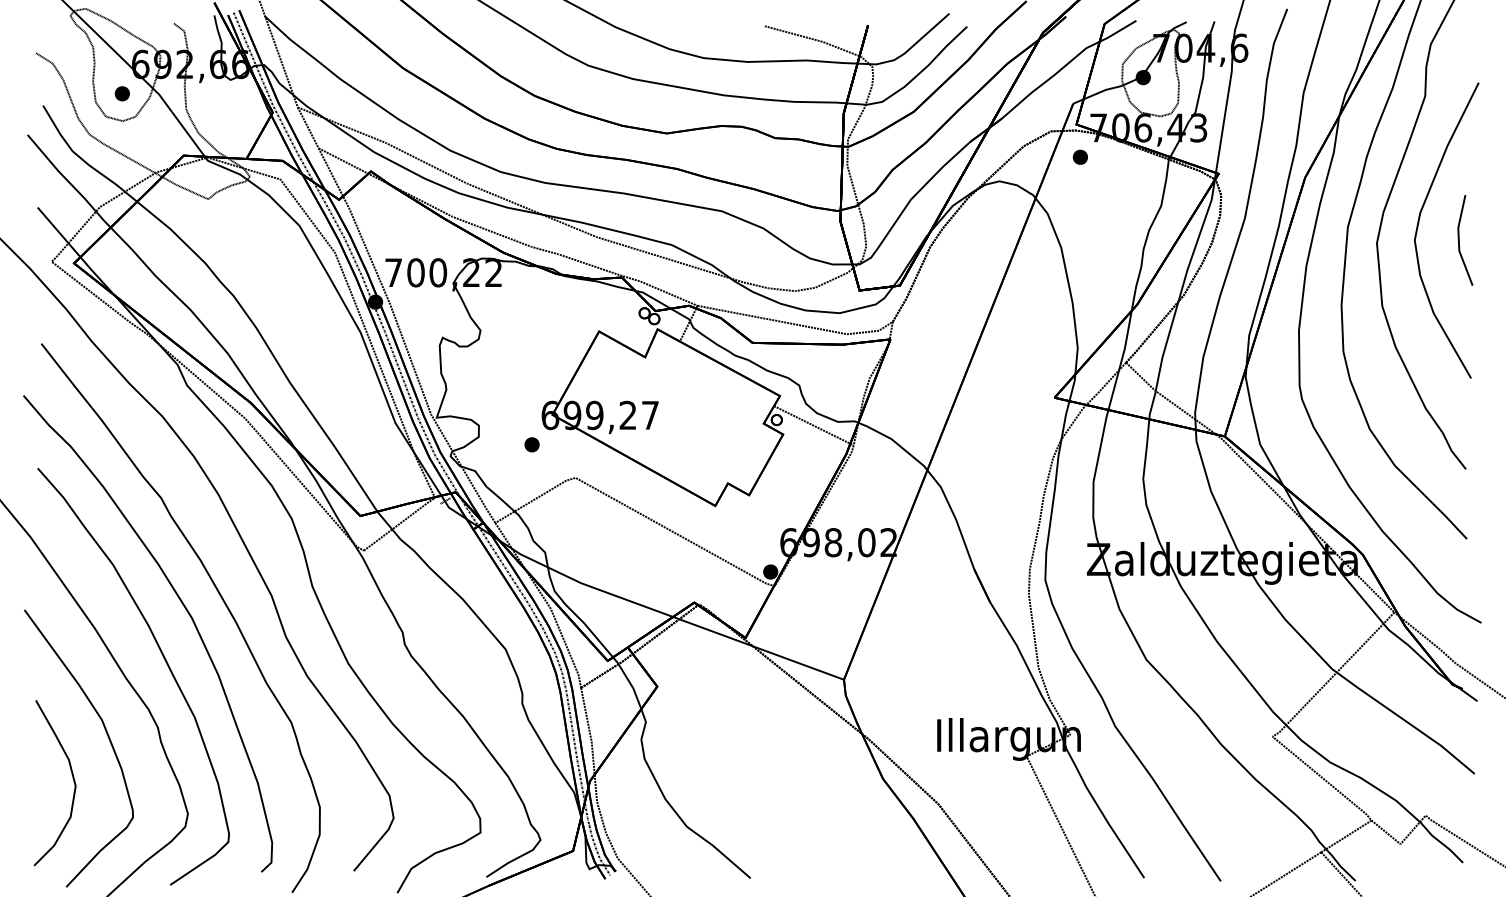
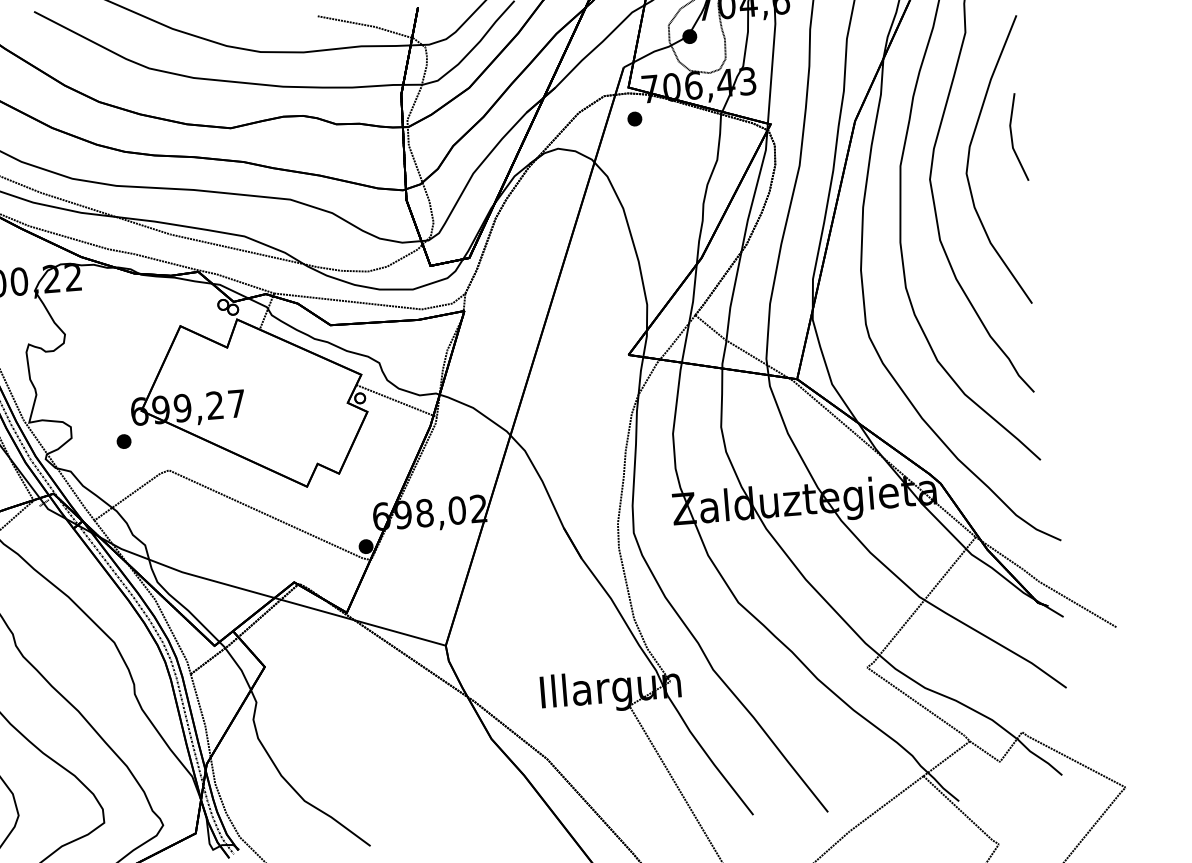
part: (1465, 240) -> (1018, 137), moved

